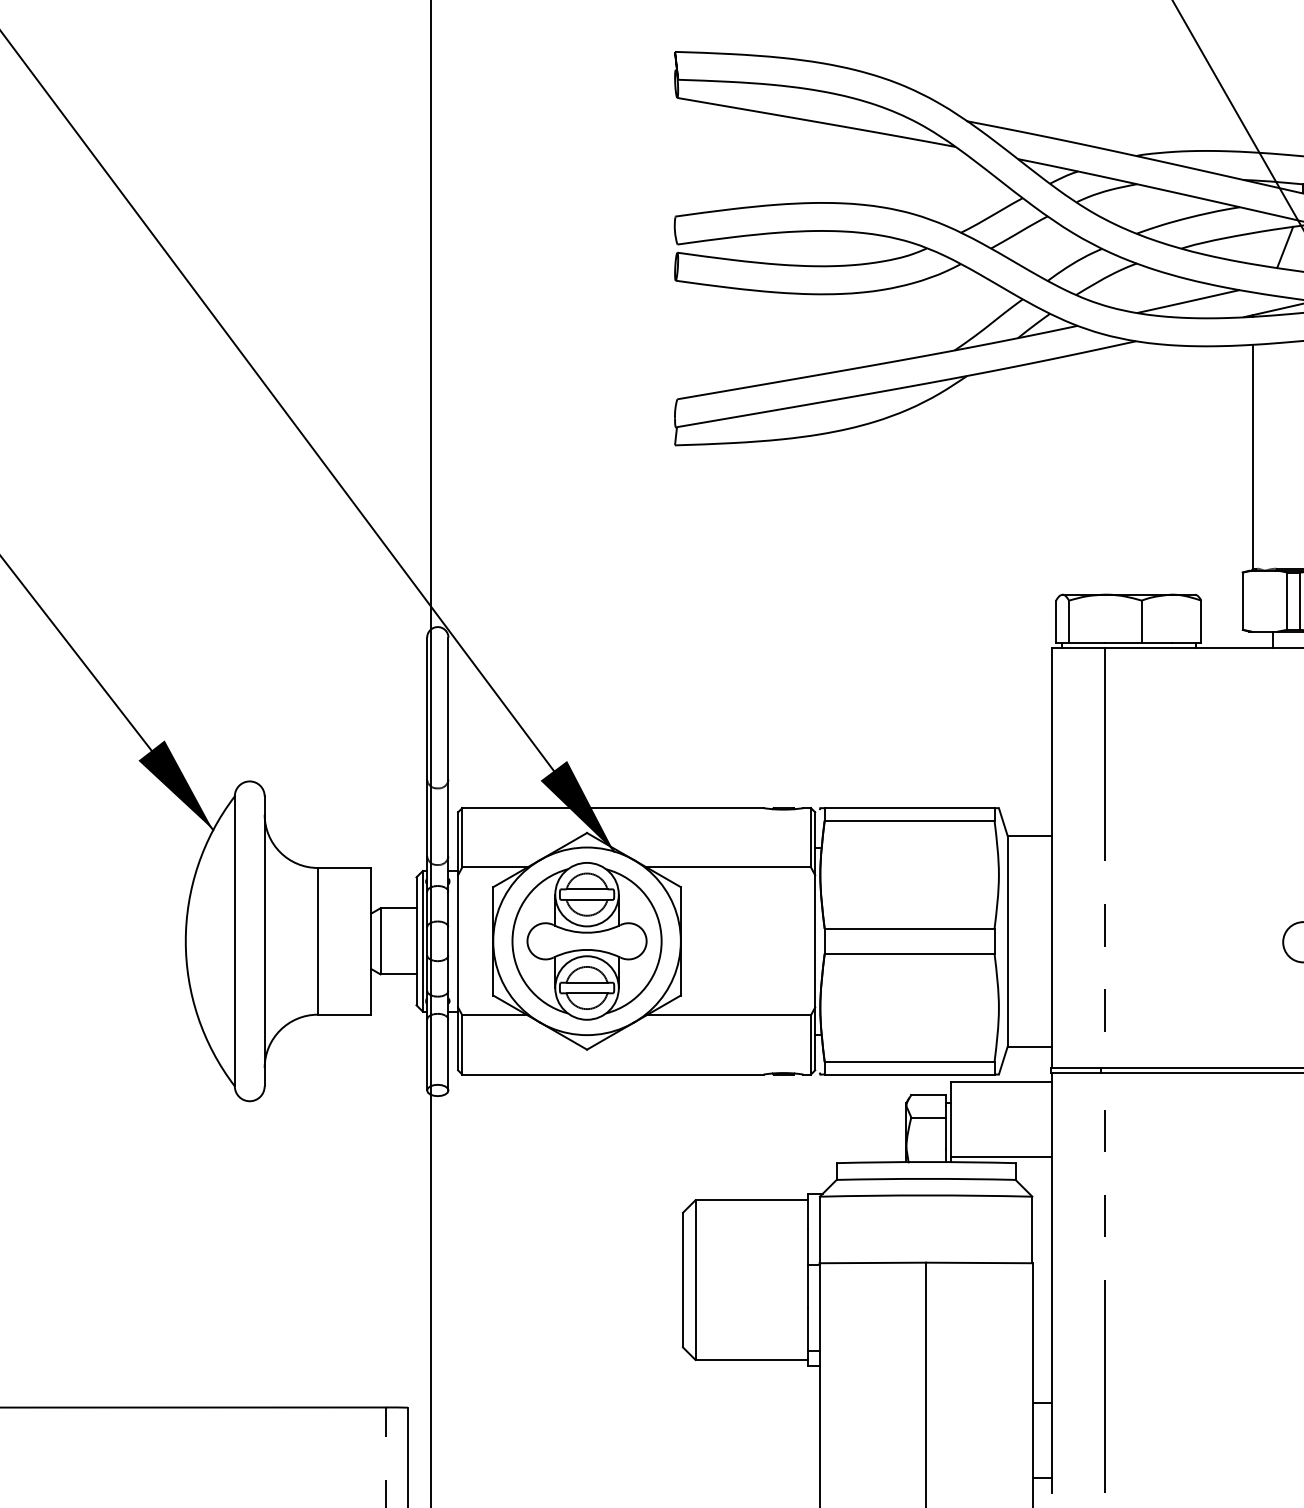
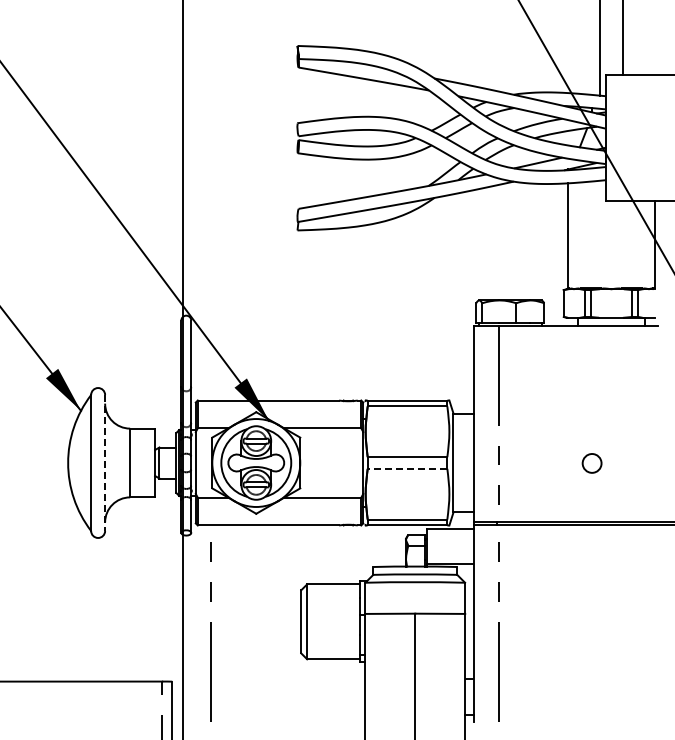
line: (265, 942) -> (105, 463), solid -> dashed
line: (909, 953) -> (407, 468), solid -> dashed
line: (489, 1300) -> (210, 631), added

